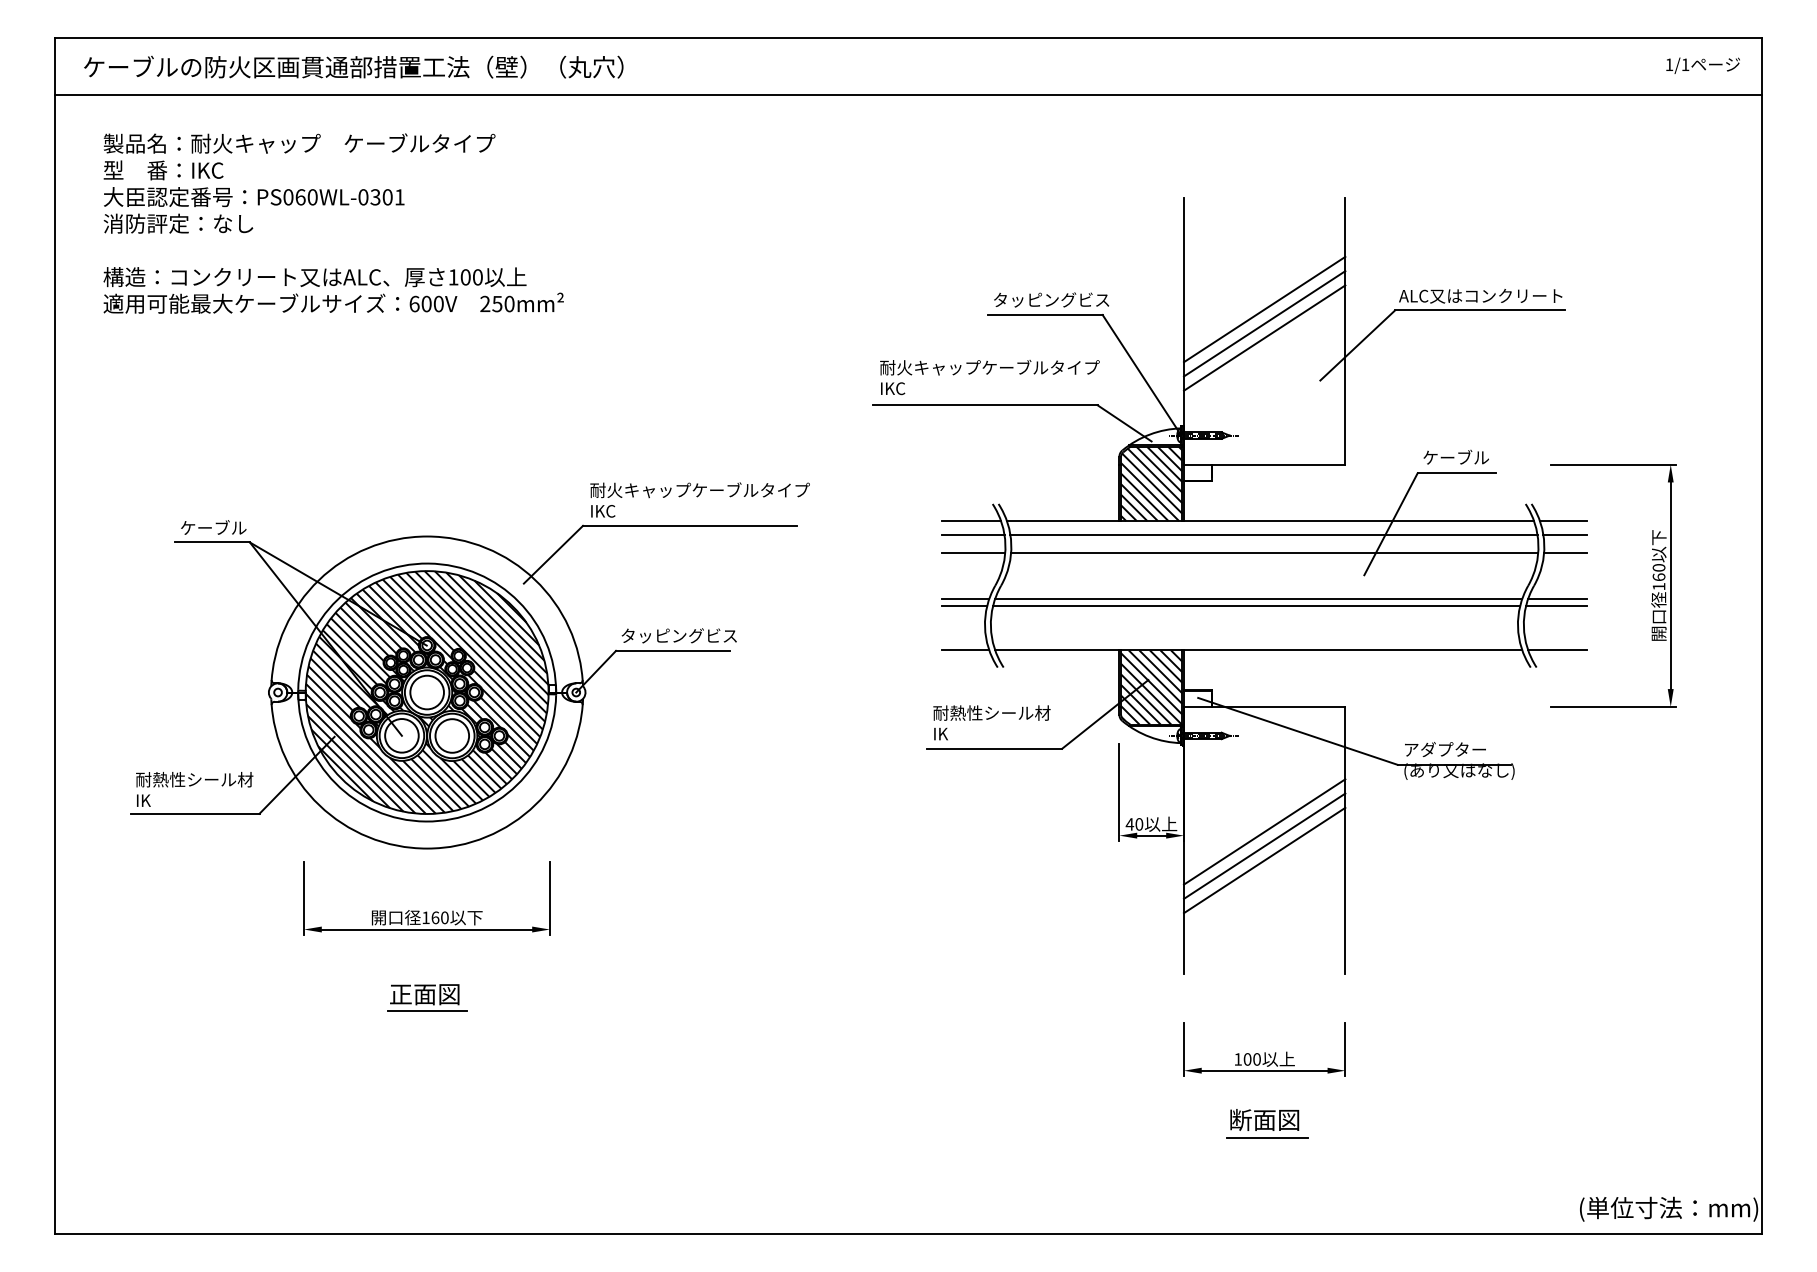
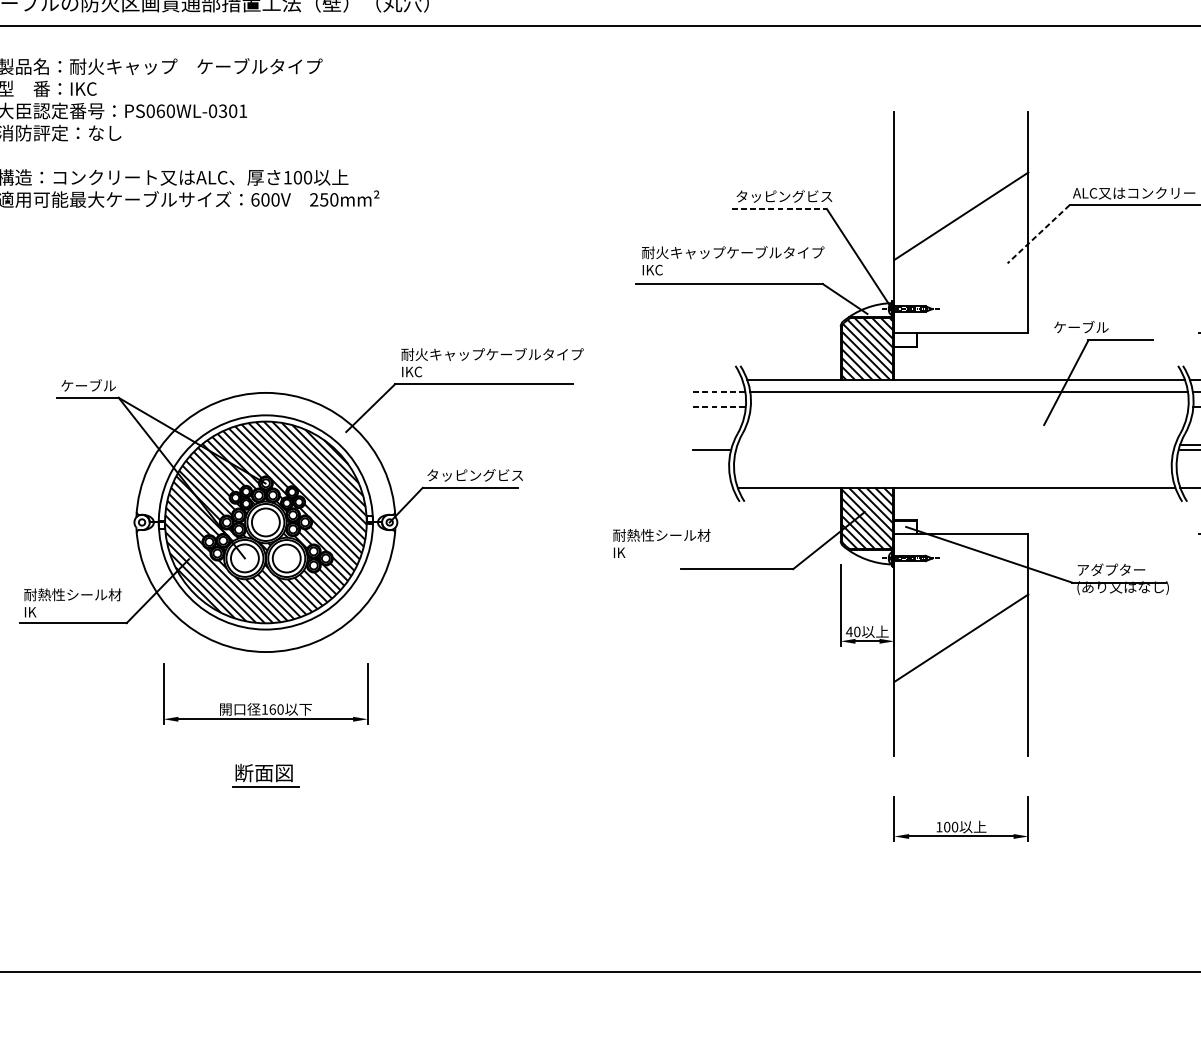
line: (1264, 309) -> (961, 204), removed
line: (1046, 315) -> (780, 209), solid -> dashed
line: (1264, 337) -> (961, 227), removed
line: (1357, 345) -> (1038, 234), solid -> dashed
text: (1455, 456) -> (1080, 326), moved
line: (971, 521) -> (717, 380), removed
line: (973, 534) -> (719, 391), solid -> dashed
line: (973, 553) -> (719, 407), solid -> dashed
line: (1274, 553) -> (969, 407), removed
line: (965, 598) -> (712, 444), removed
line: (1258, 598) -> (956, 444), removed
line: (1256, 605) -> (954, 450), removed
line: (965, 650) -> (712, 487), removed
text: (991, 722) -> (661, 543), moved
line: (1264, 845) -> (961, 649), removed
line: (1264, 860) -> (961, 661), removed
text: (401, 994) -> (244, 773), 正面図 -> 断面図
part: (1267, 1123) -> (963, 880), removed

